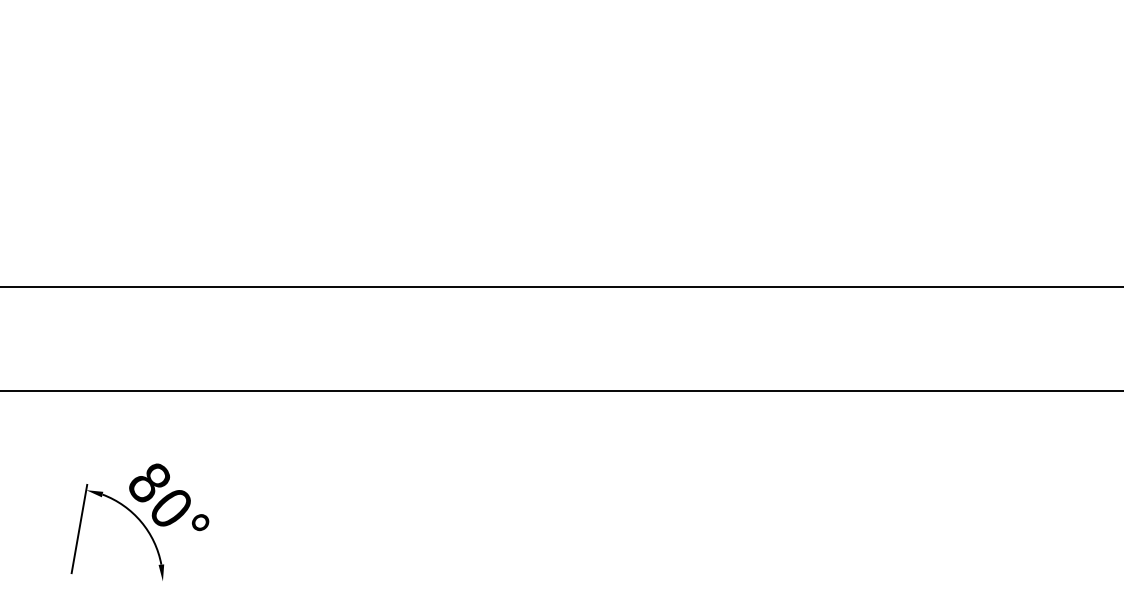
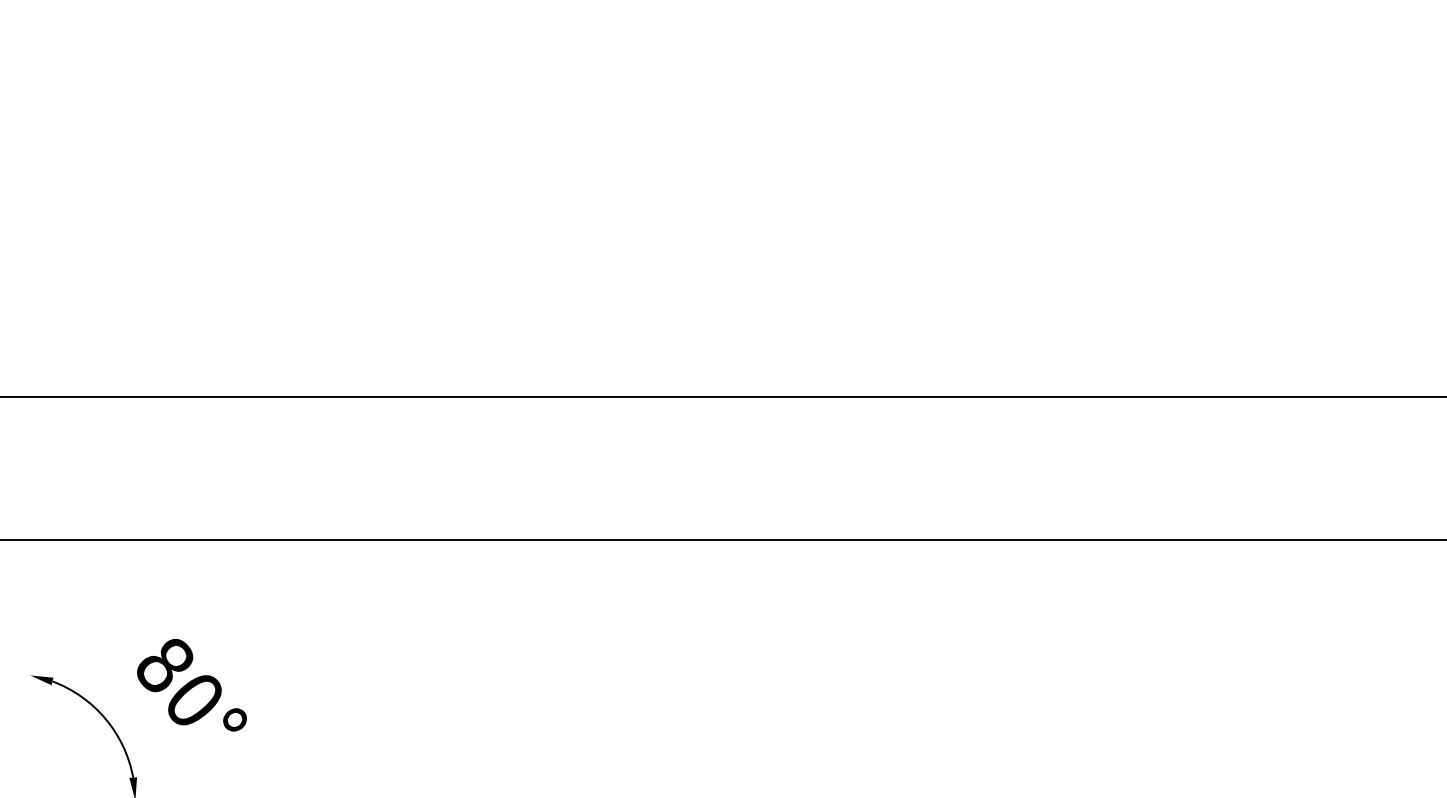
text: (169, 497) -> (192, 685), moved
line: (79, 528) -> (20, 728), removed

